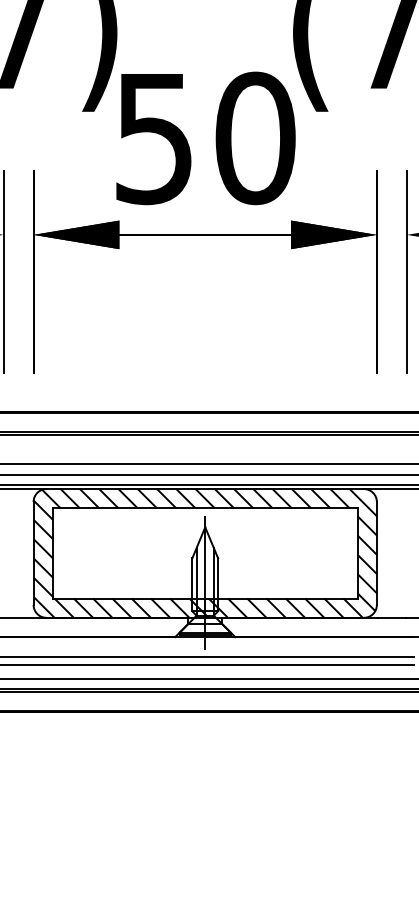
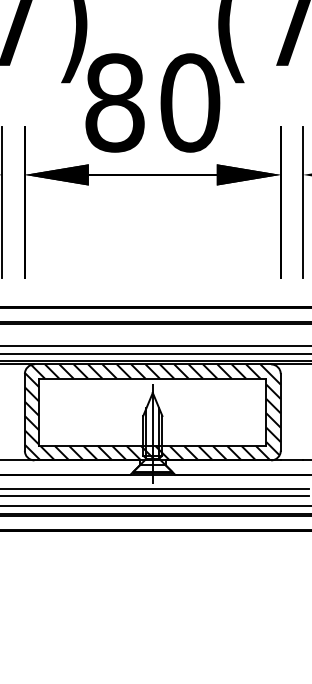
text: (154, 138) -> (114, 103), 50 -> 80

